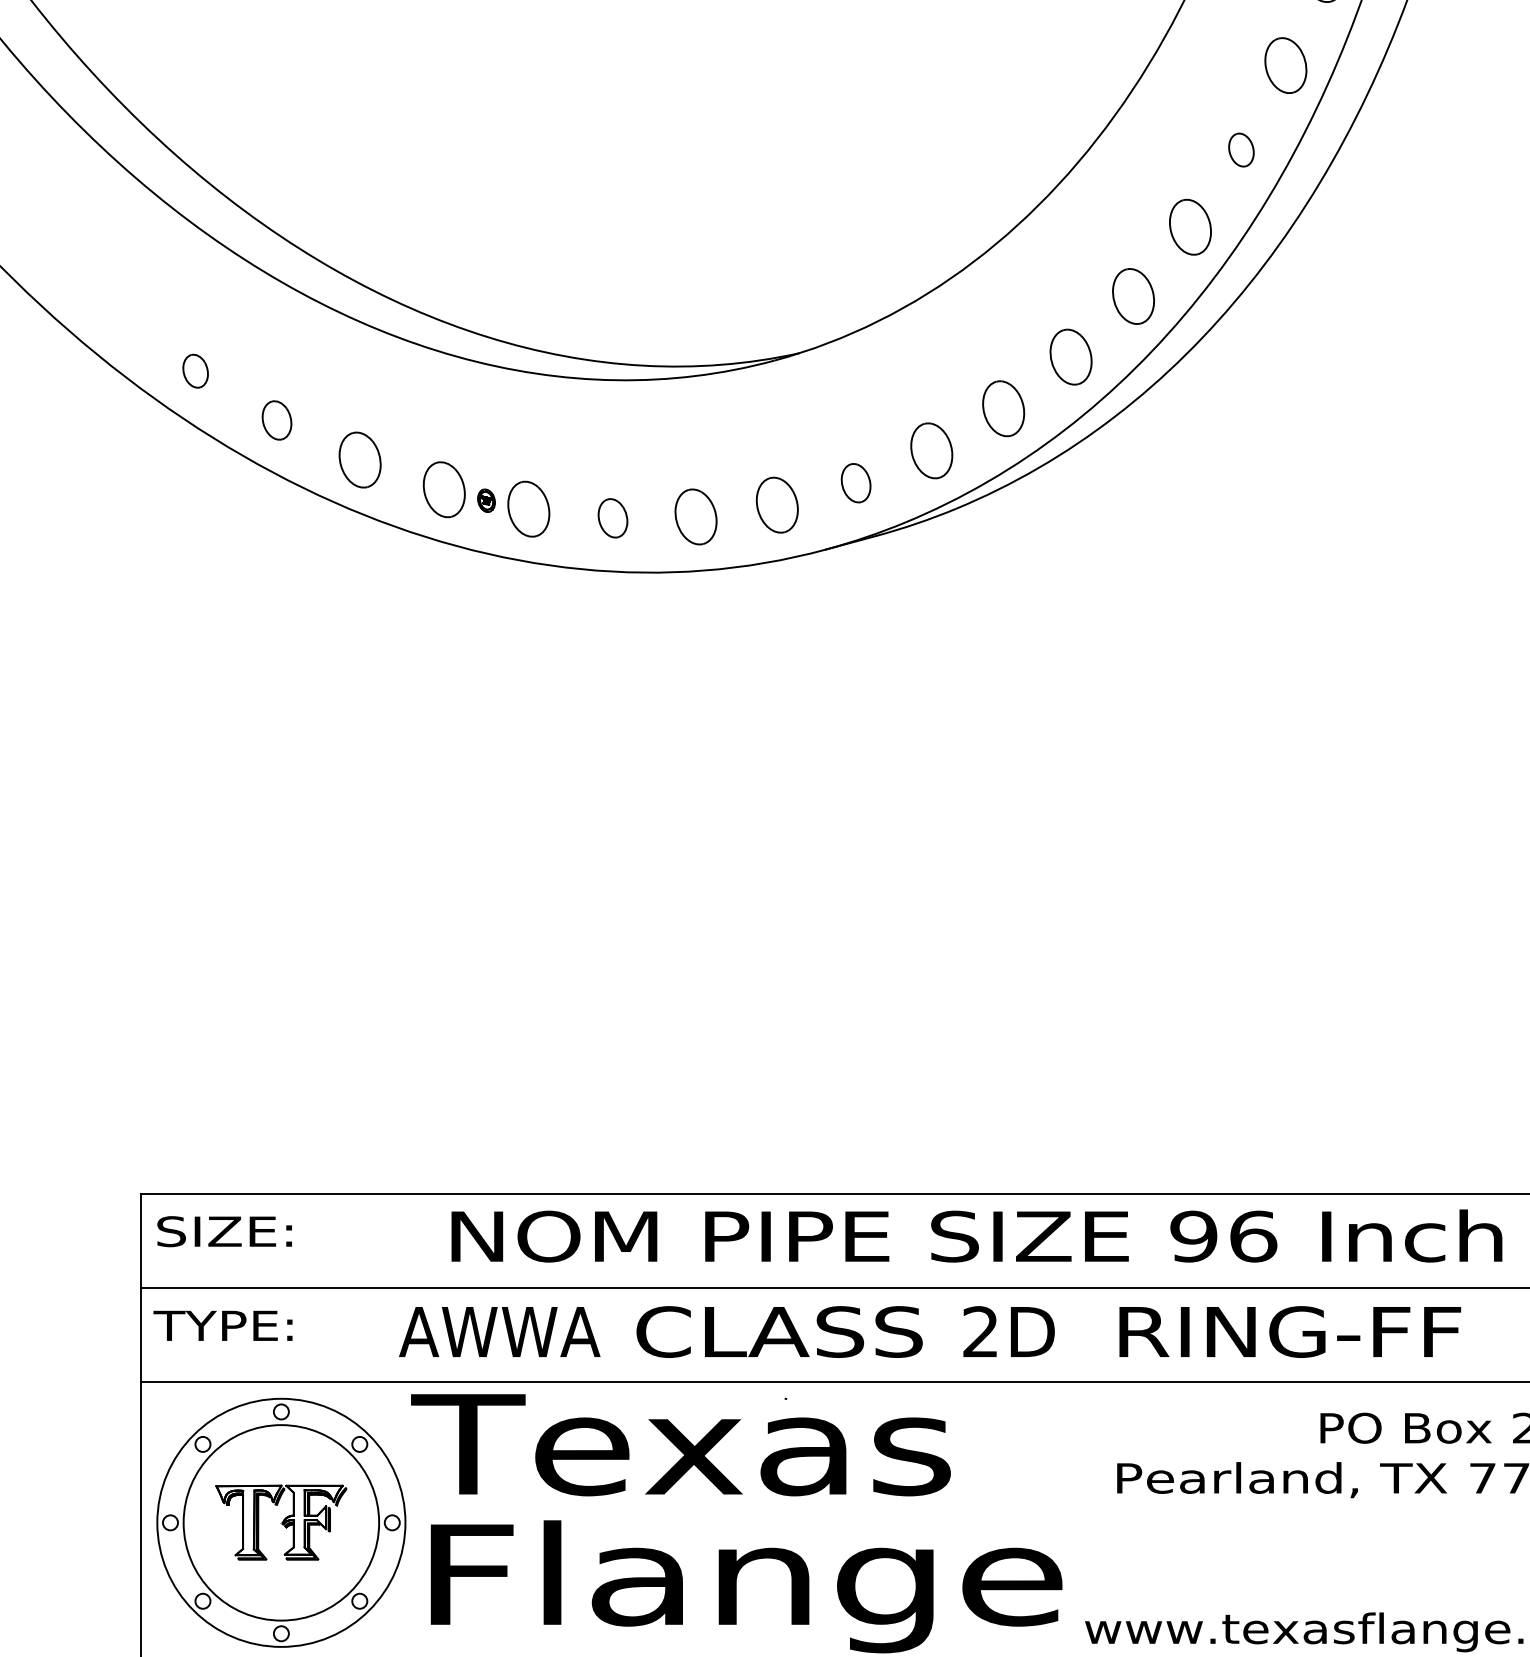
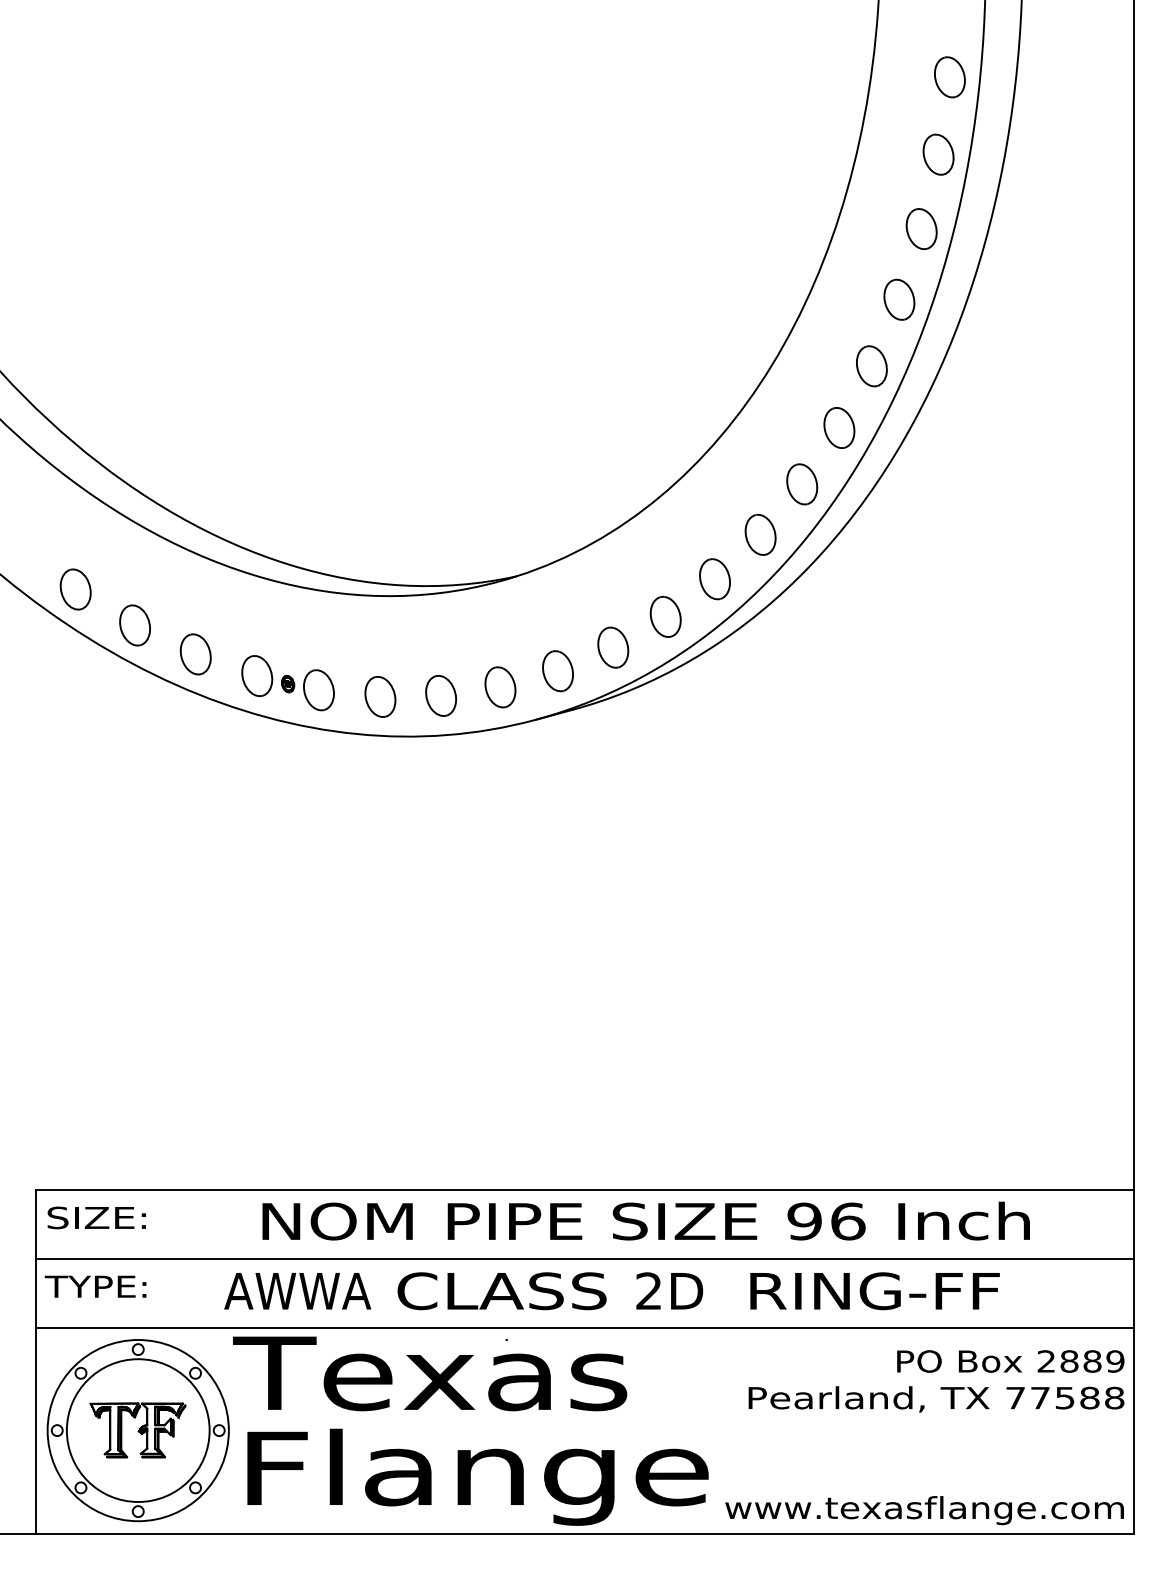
part: (1241, 149) -> (839, 427), size x1.67
part: (195, 371) -> (75, 589), size x1.67
part: (276, 420) -> (134, 625), size x1.43
part: (855, 483) -> (557, 671), size x1.43
part: (613, 517) -> (380, 696), size x1.43

